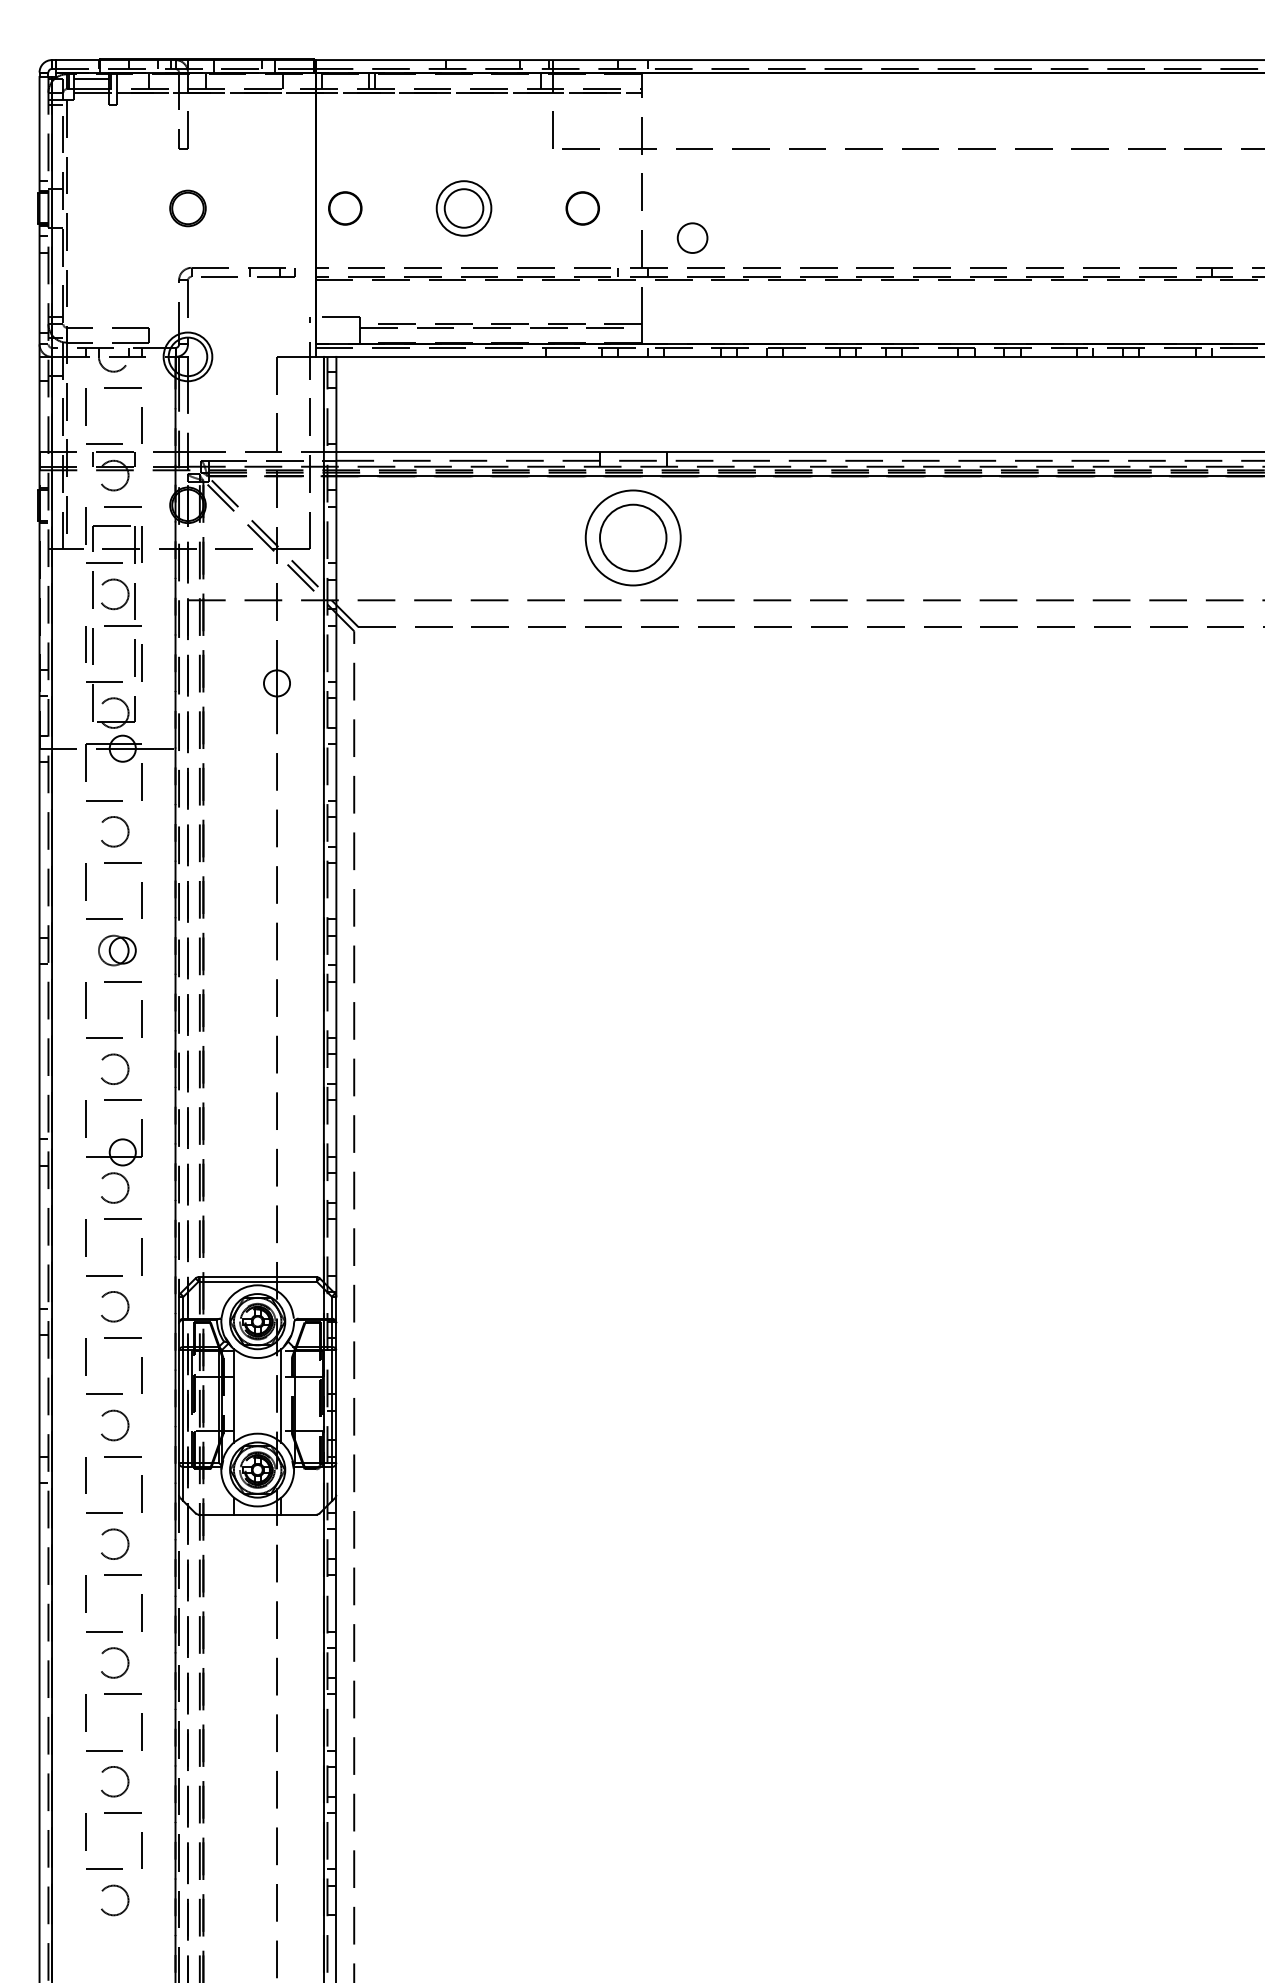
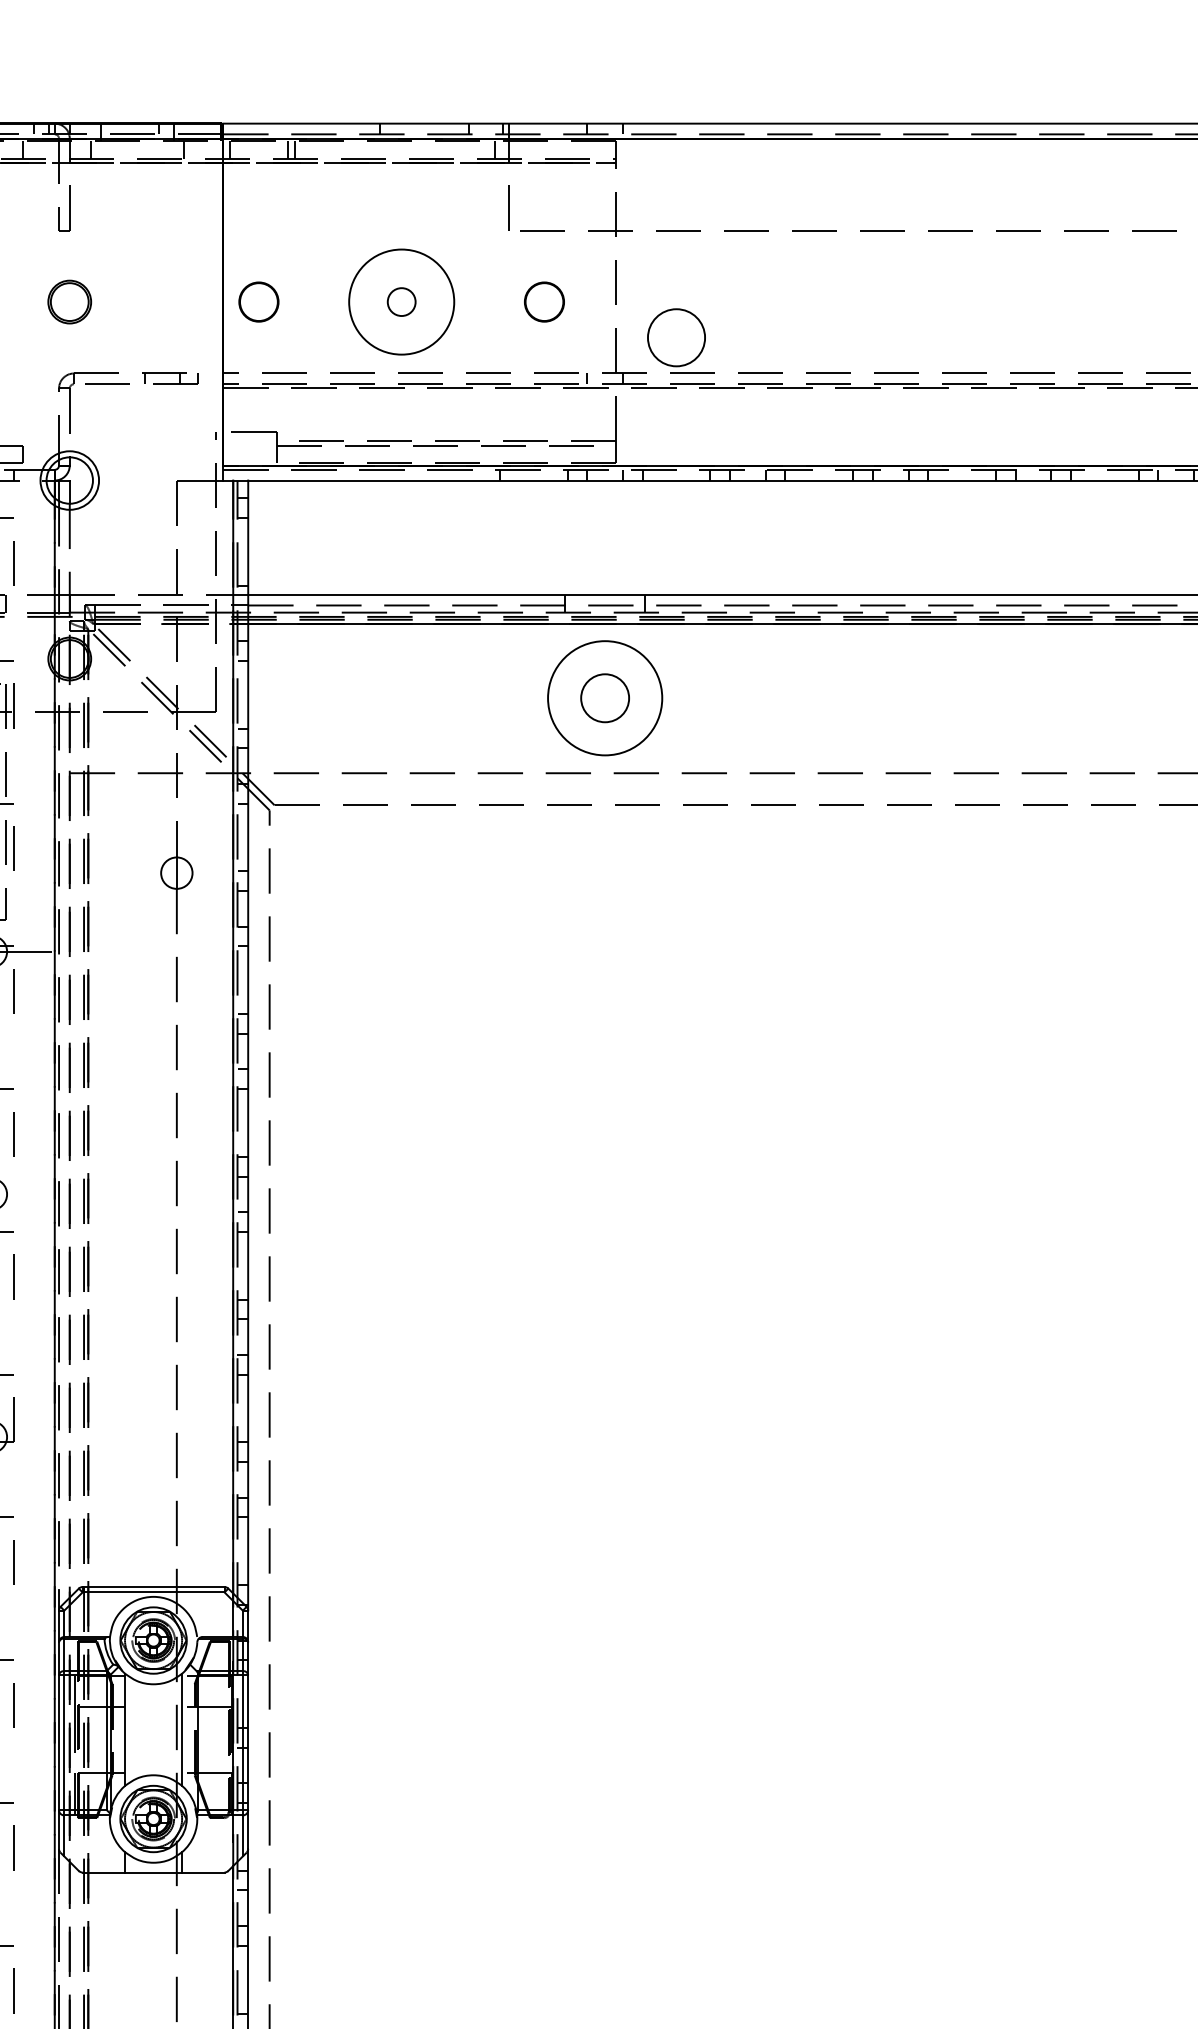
circle: (463, 208) -> (401, 302), size x0.6
circle: (463, 208) -> (401, 302), size x1.6
circle: (692, 238) -> (676, 338), size x1.6
circle: (633, 537) -> (605, 697), size x0.6

